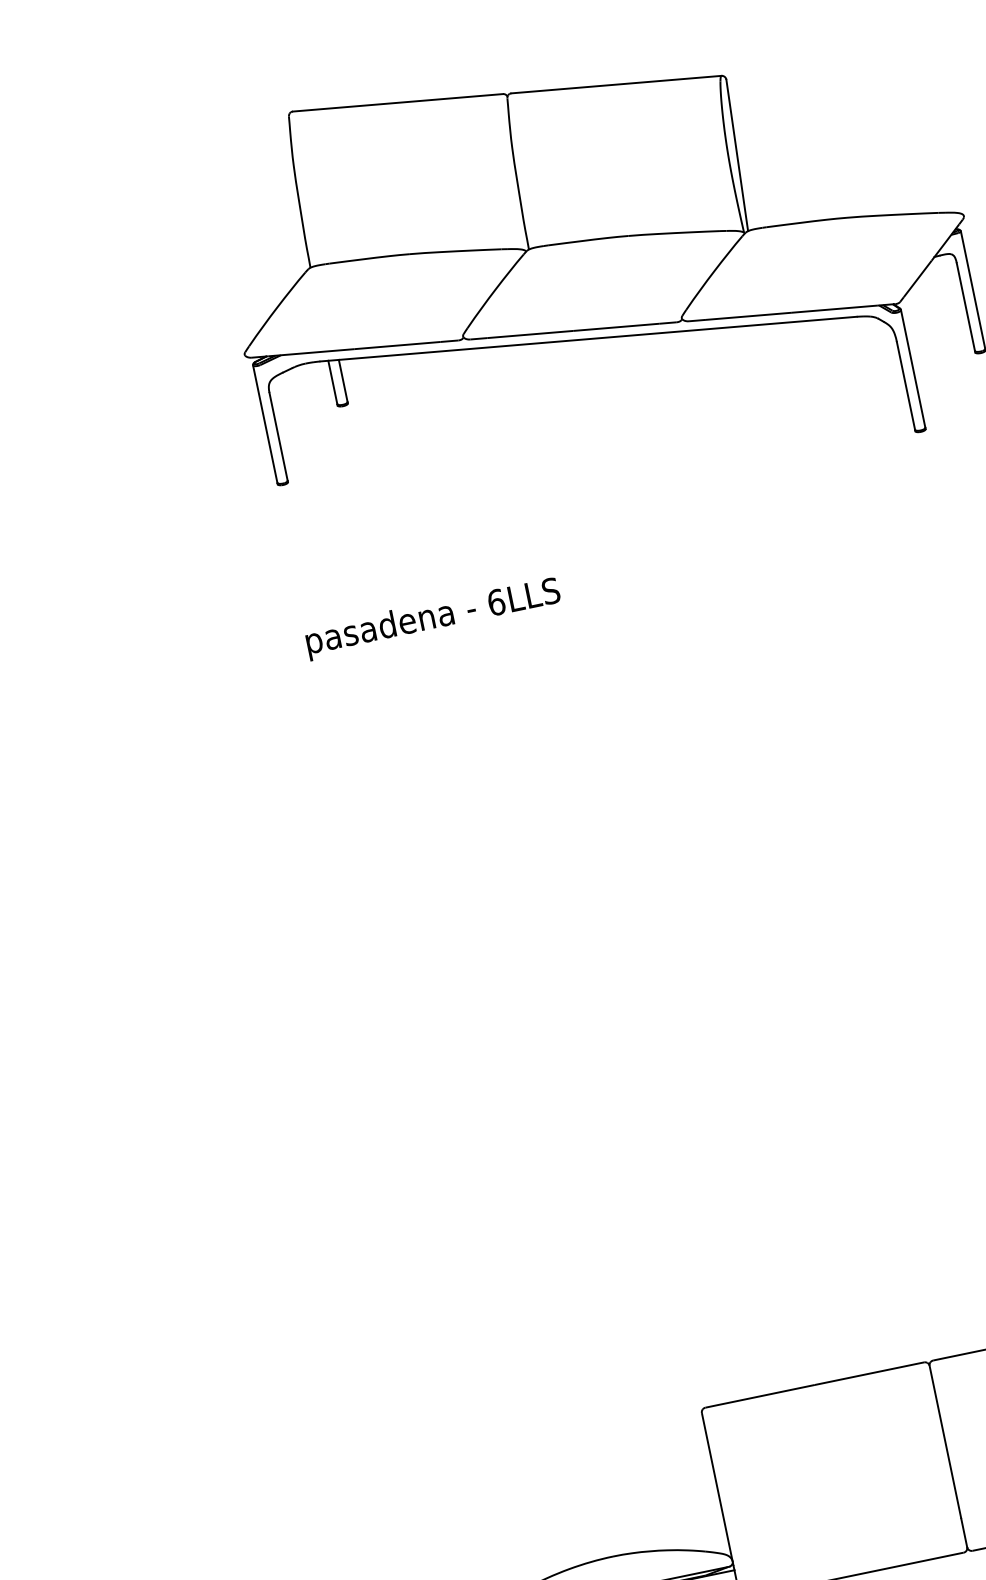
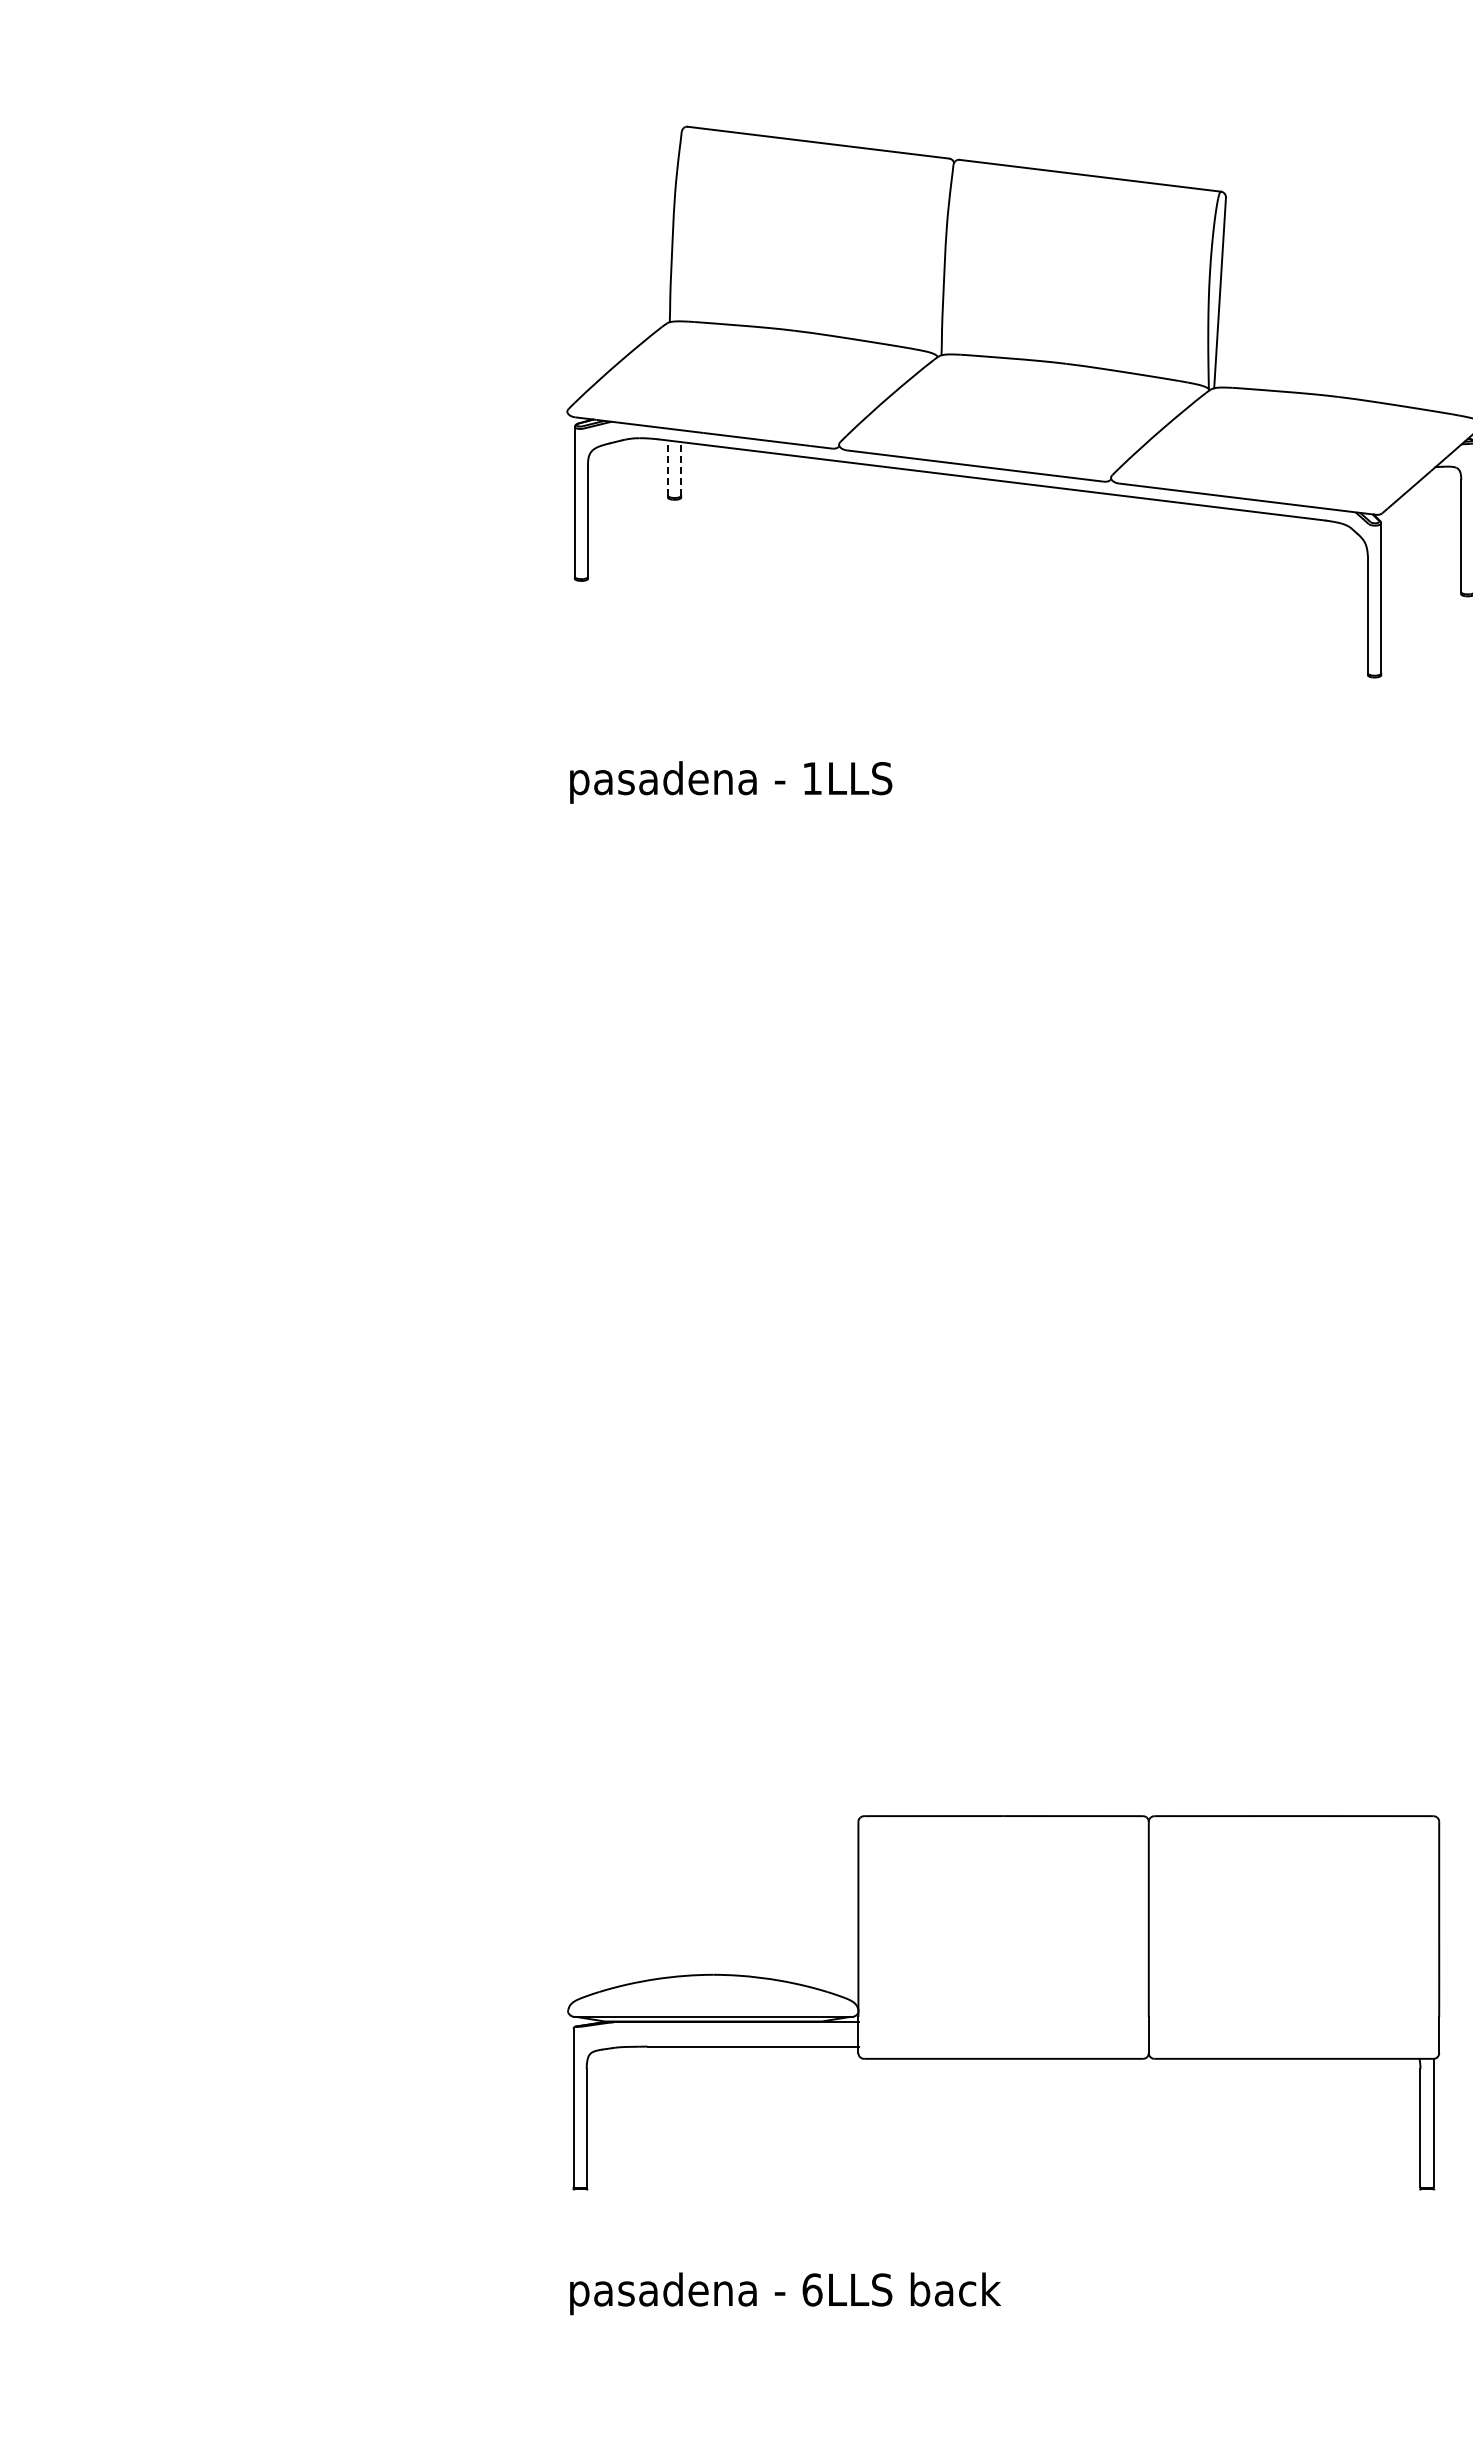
line: (343, 380) -> (681, 468), solid -> dashed
line: (333, 382) -> (668, 468), solid -> dashed
text: (496, 602) -> (812, 778), 6LLS -> 1LLS

